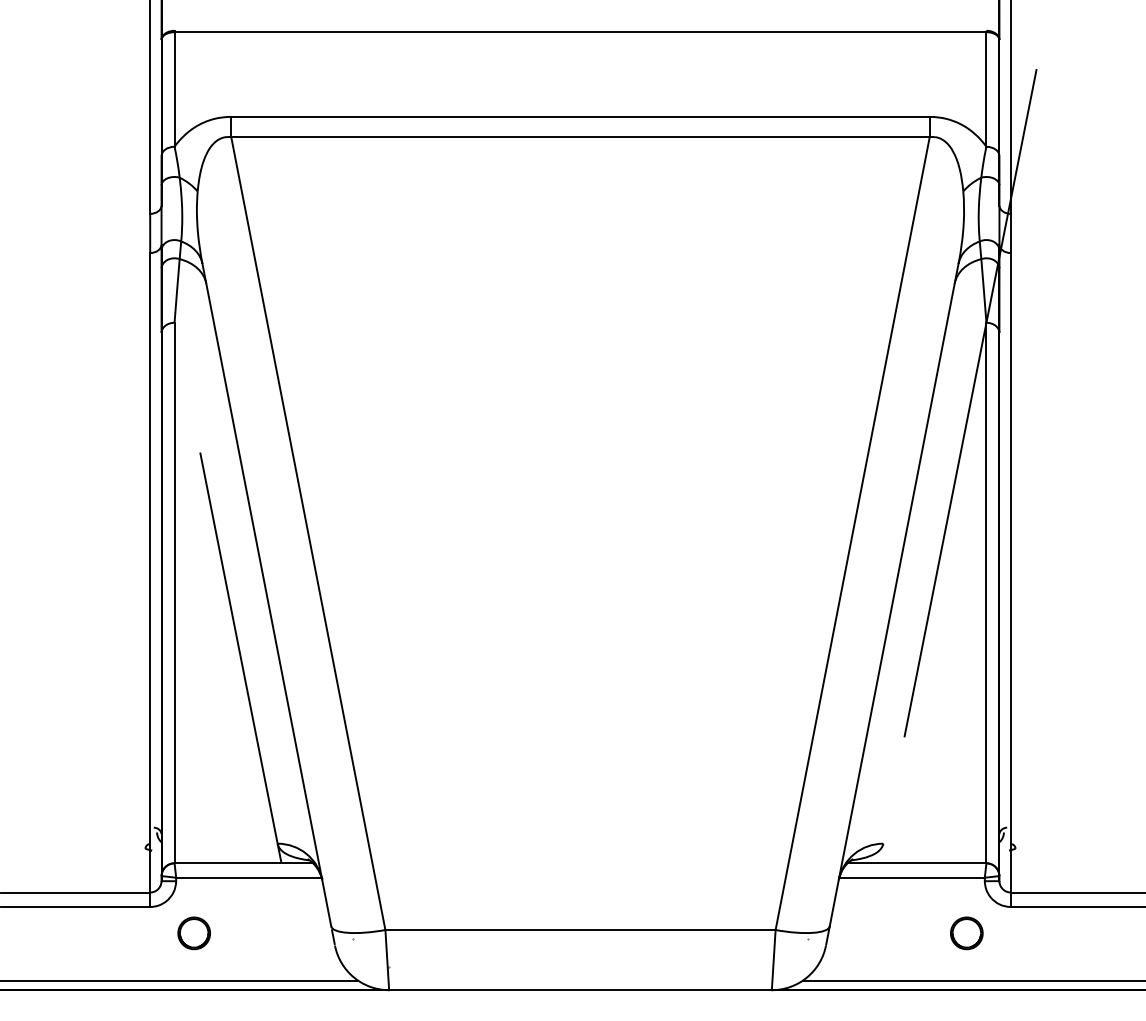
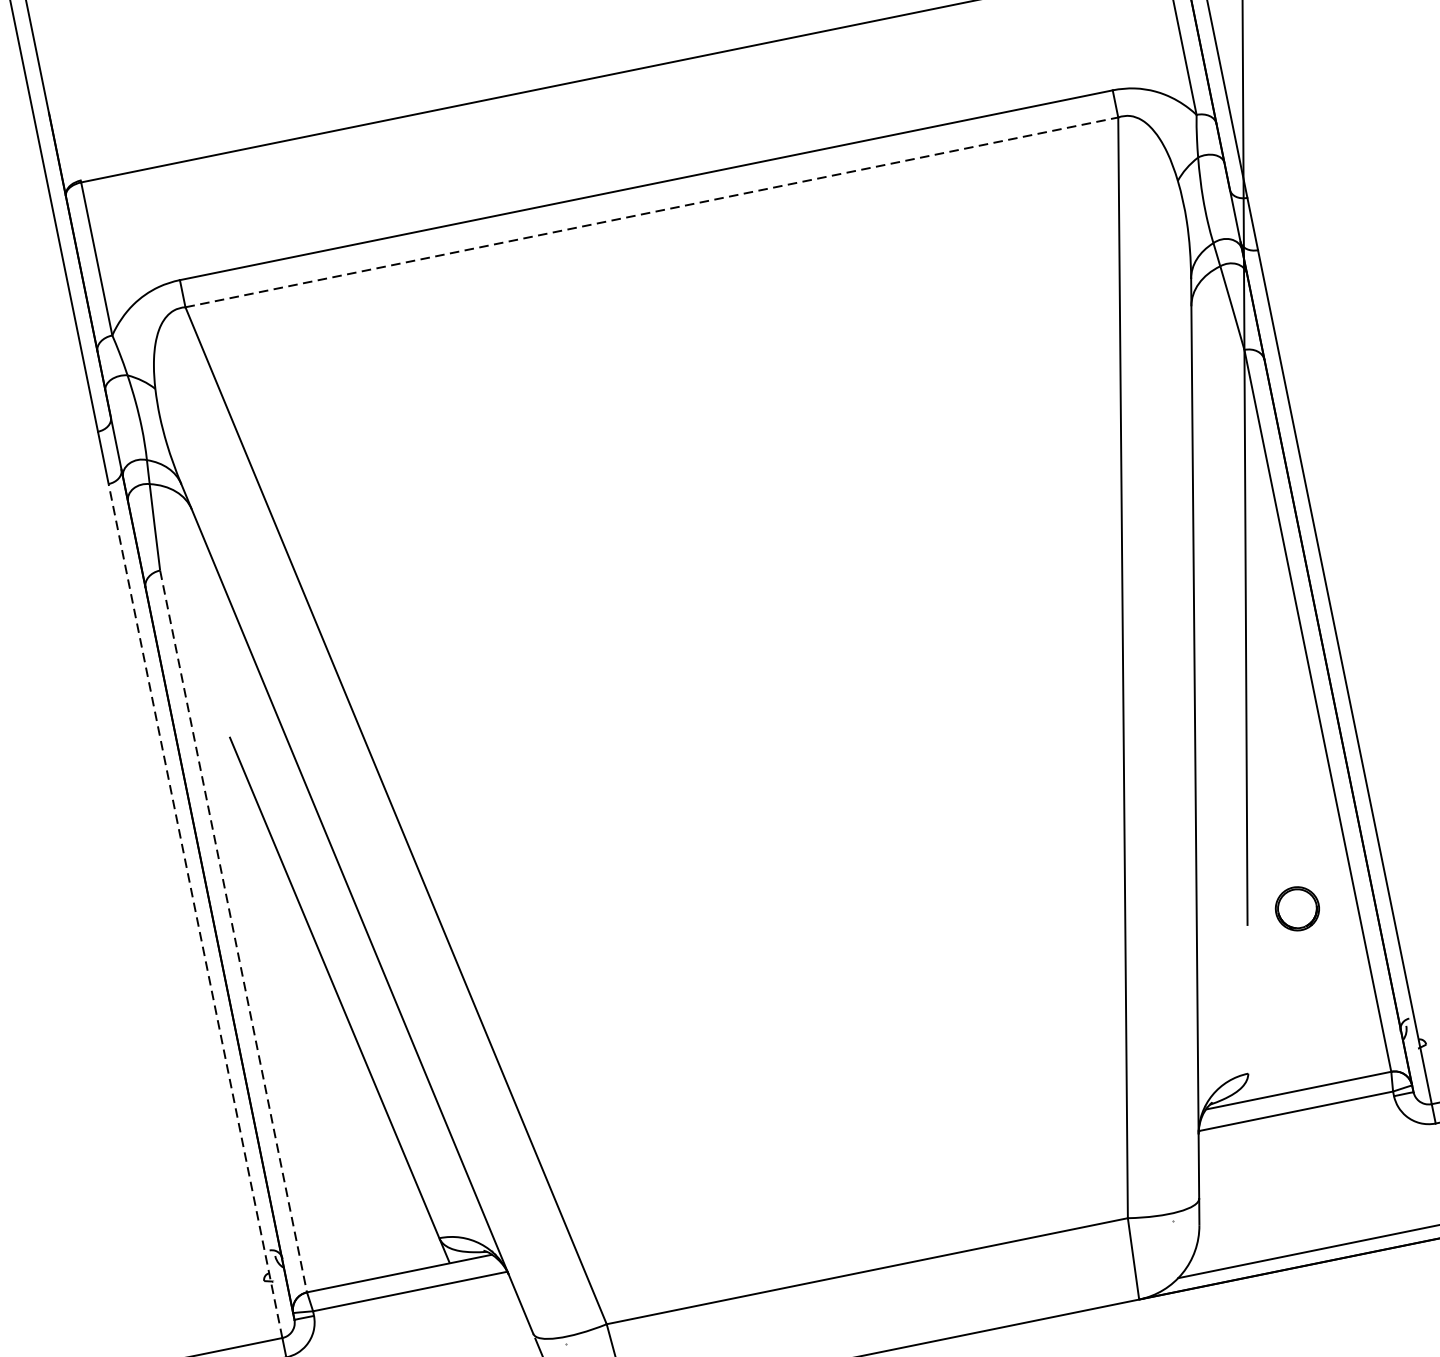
line: (581, 137) -> (653, 212), solid -> dashed
line: (150, 572) -> (195, 910), solid -> dashed
line: (174, 593) -> (233, 932), solid -> dashed
part: (966, 933) -> (1297, 909), moved

